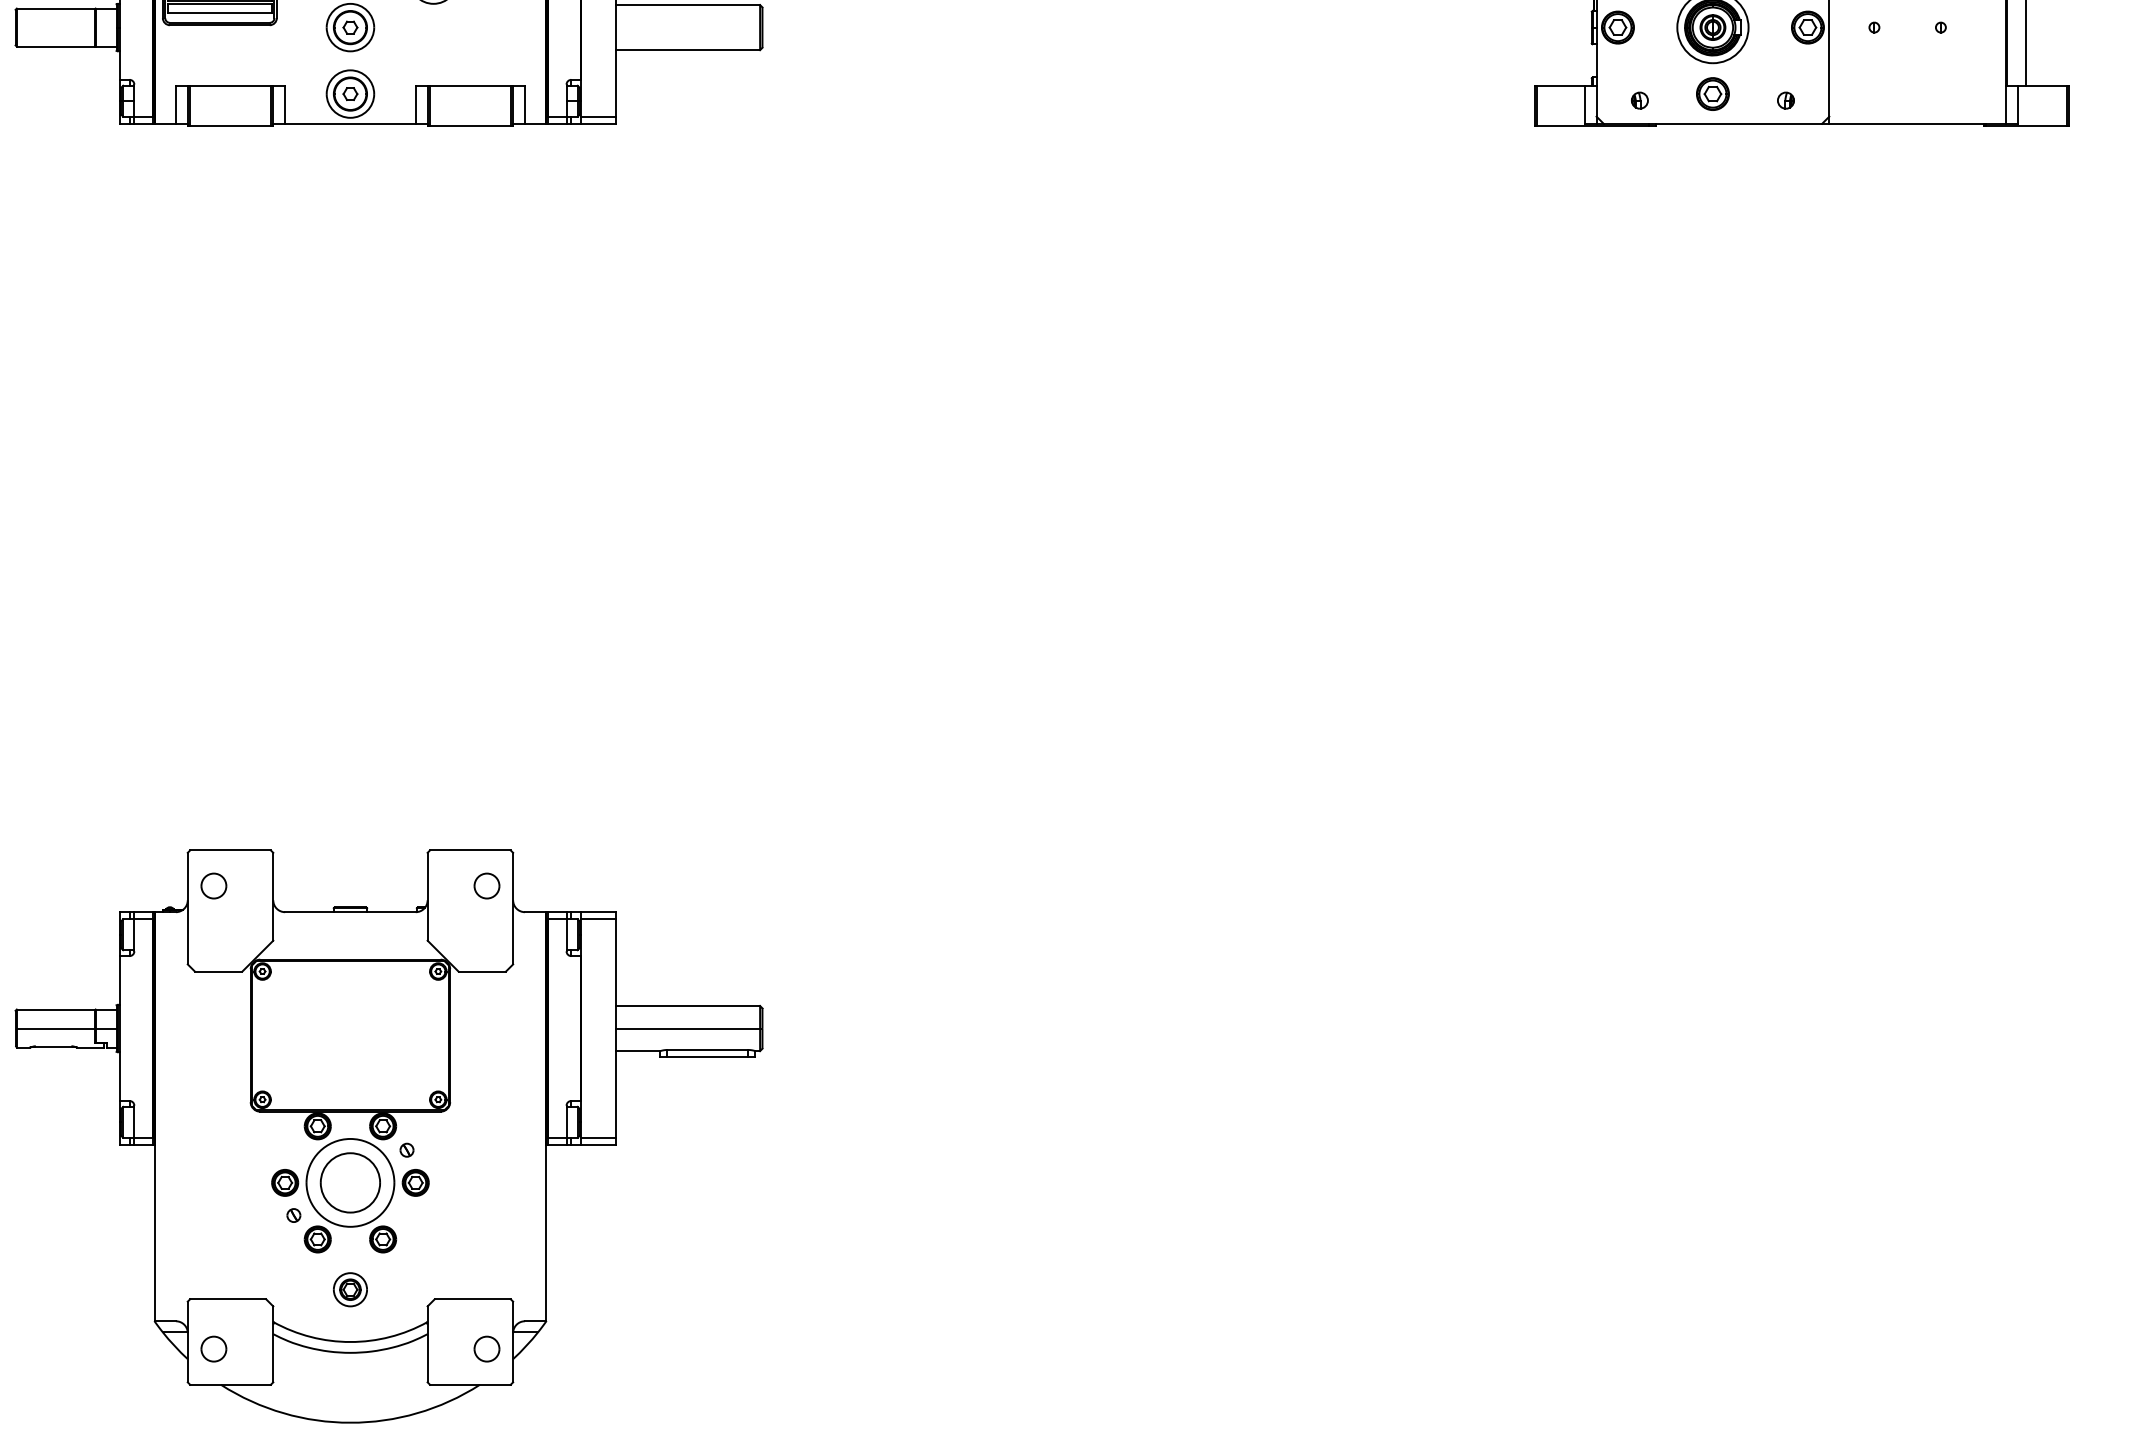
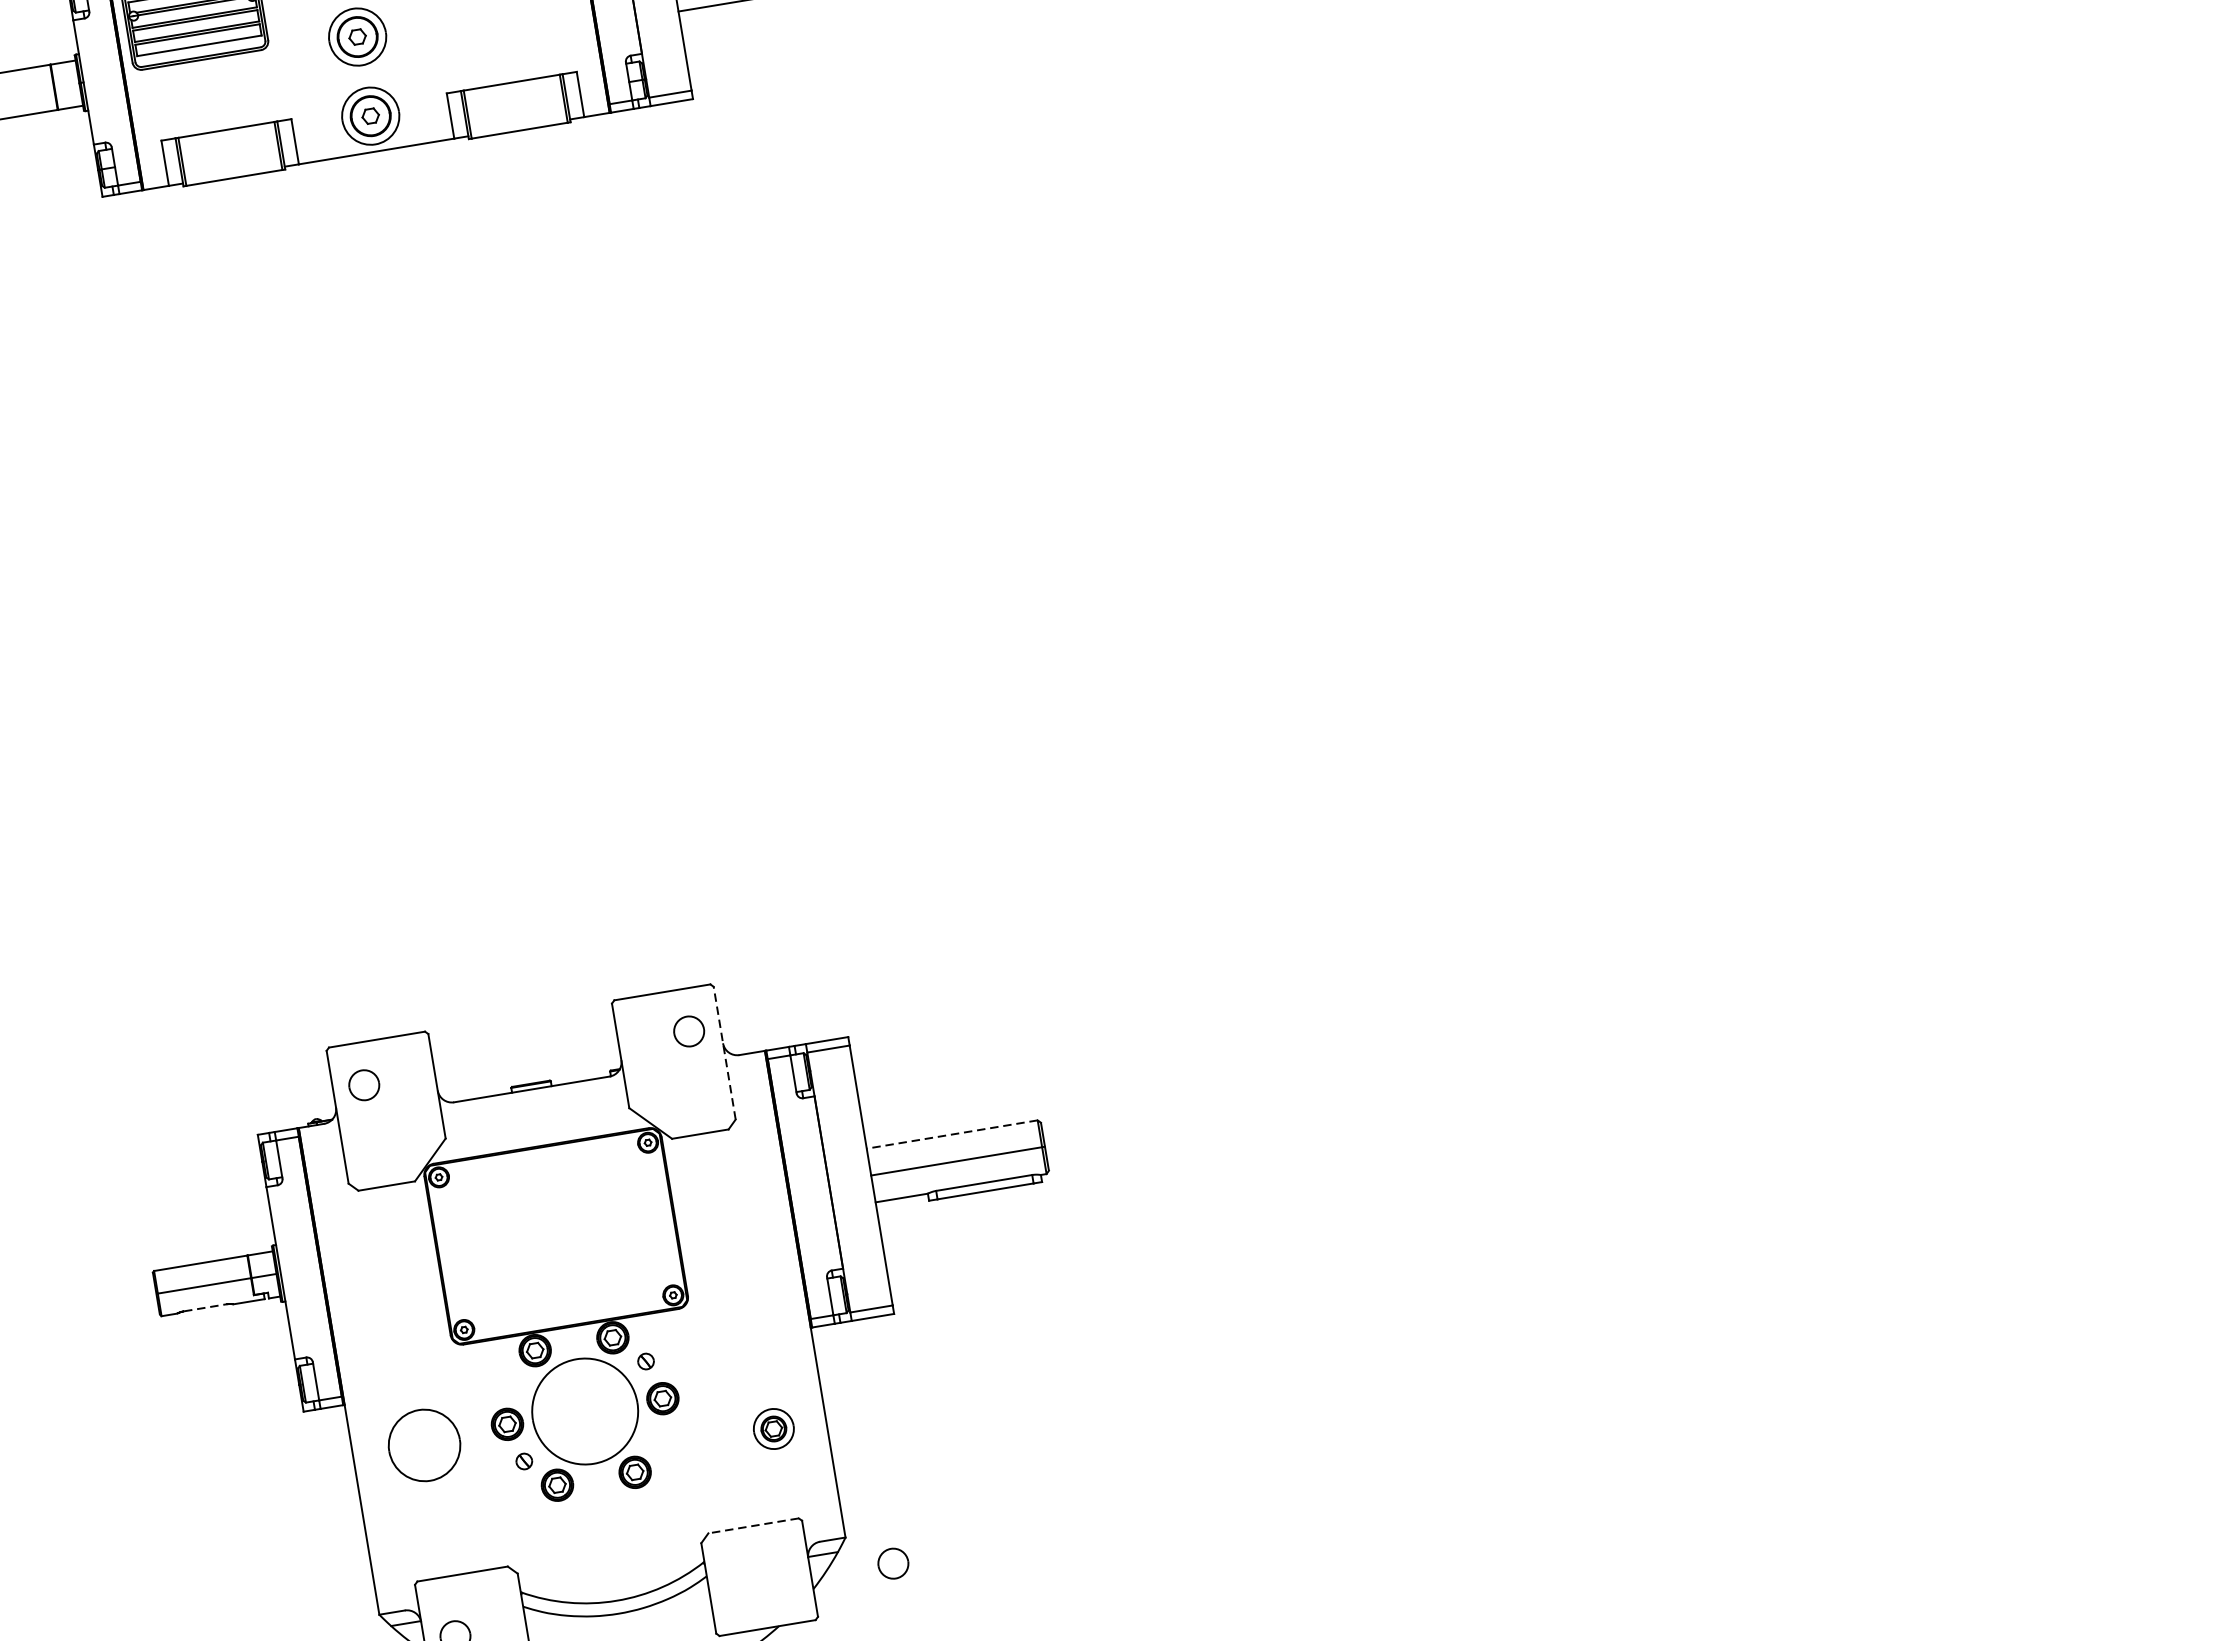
line: (513, 908) -> (725, 1052), solid -> dashed
line: (688, 1005) -> (952, 1133), solid -> dashed
line: (53, 1046) -> (205, 1307), solid -> dashed
part: (349, 1182) -> (423, 1445), moved
part: (350, 1289) -> (773, 1428), moved
line: (472, 1299) -> (753, 1526), solid -> dashed
part: (486, 1348) -> (892, 1563), moved

